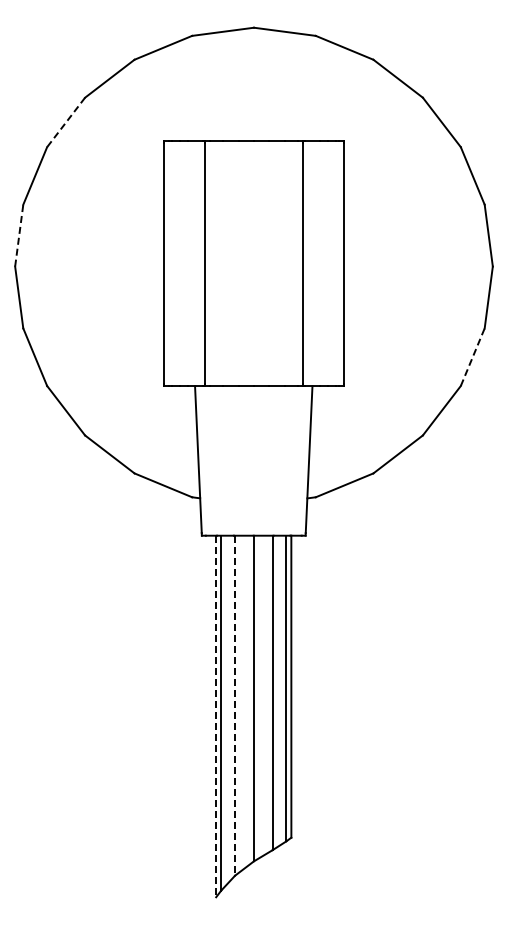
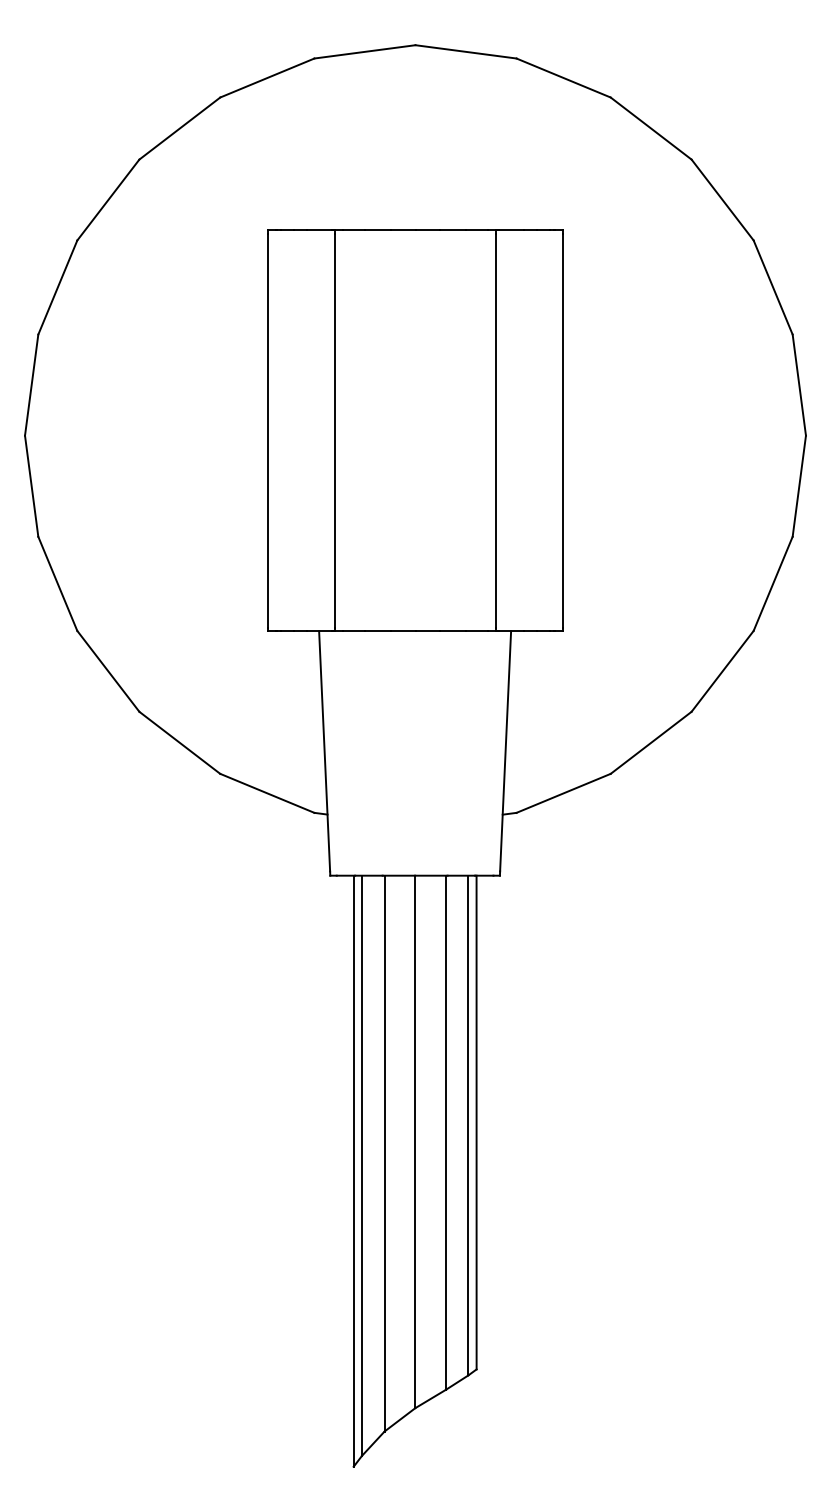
line: (65, 122) -> (107, 200), dashed -> solid
line: (19, 235) -> (32, 384), dashed -> solid
line: (472, 356) -> (772, 582), dashed -> solid
line: (235, 705) -> (385, 1153), dashed -> solid
line: (216, 716) -> (354, 1171), dashed -> solid

